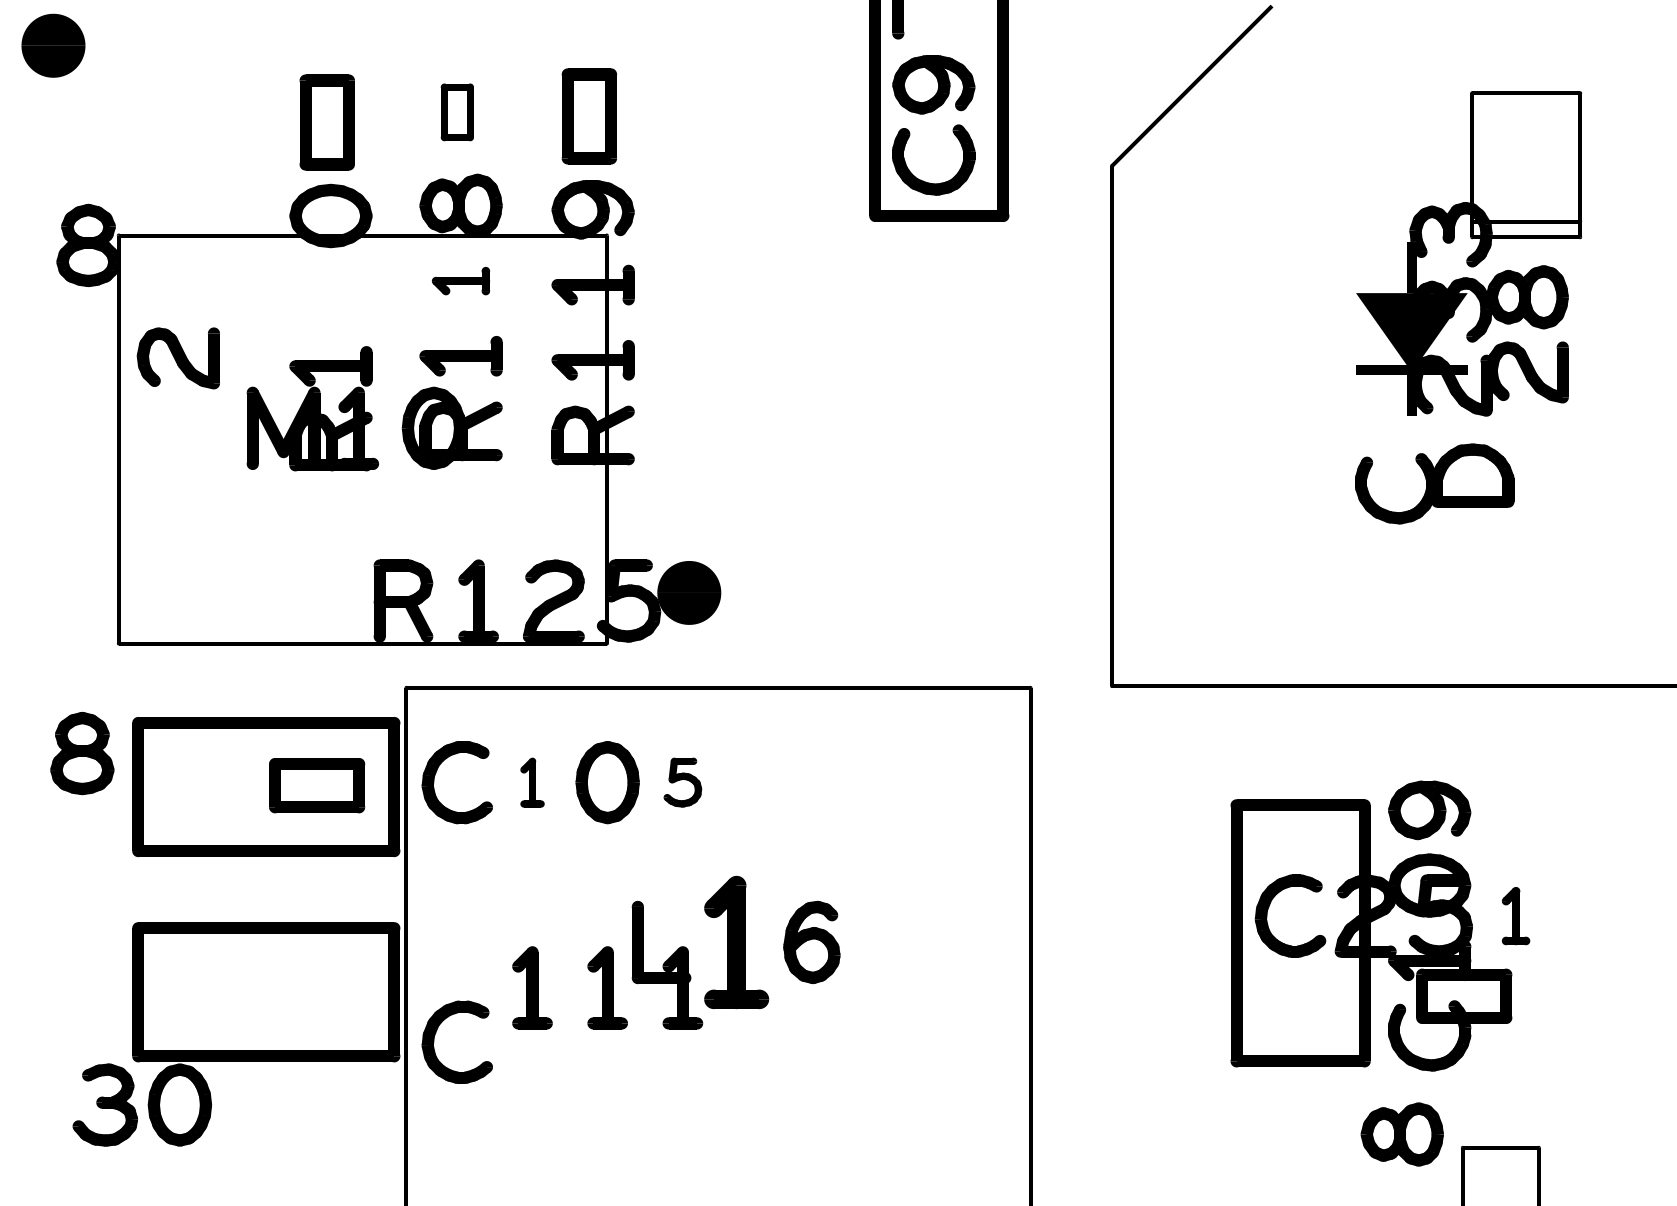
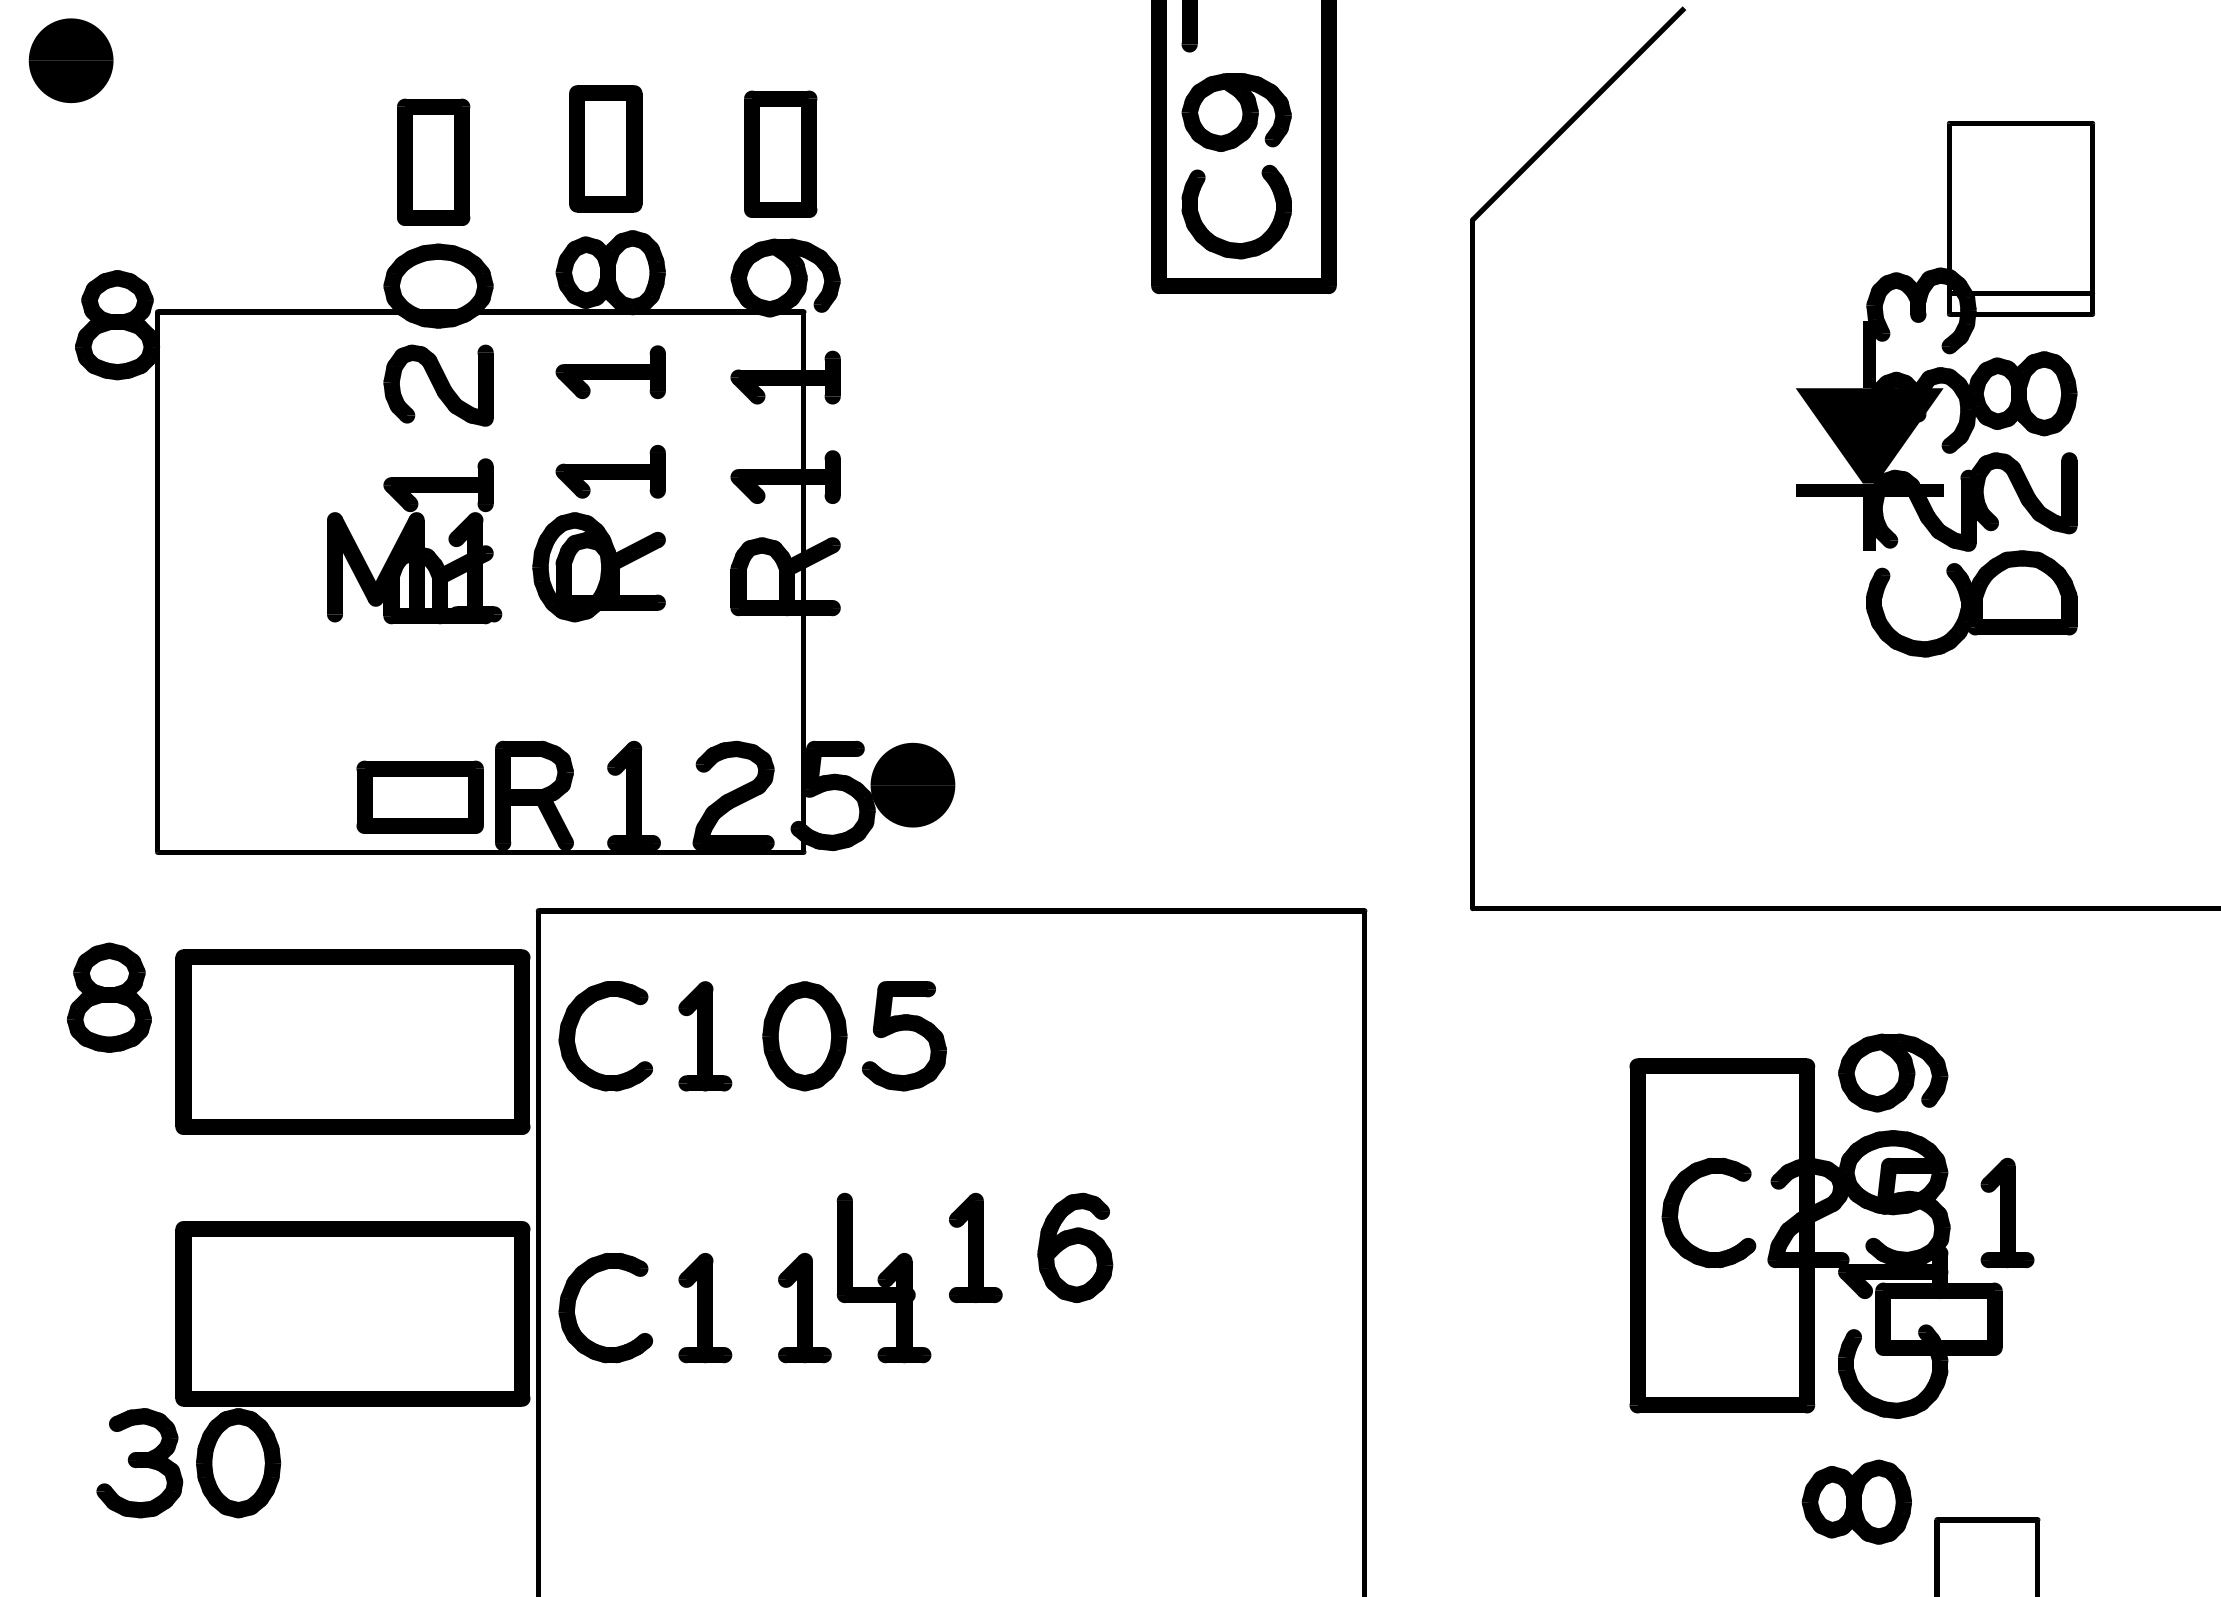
part: (457, 112) -> (605, 148), size x1.67
part: (460, 281) -> (610, 372), size x1.43
part: (178, 358) -> (438, 385), moved
part: (1434, 483) -> (1971, 603), moved
part: (532, 782) -> (705, 1036), size x1.67
part: (682, 782) -> (904, 1036), size x1.67
part: (316, 785) -> (419, 796), moved
part: (1516, 915) -> (2007, 1212), size x1.43
part: (736, 942) -> (975, 1247), size x0.62
part: (436, 1032) -> (578, 1295), moved

